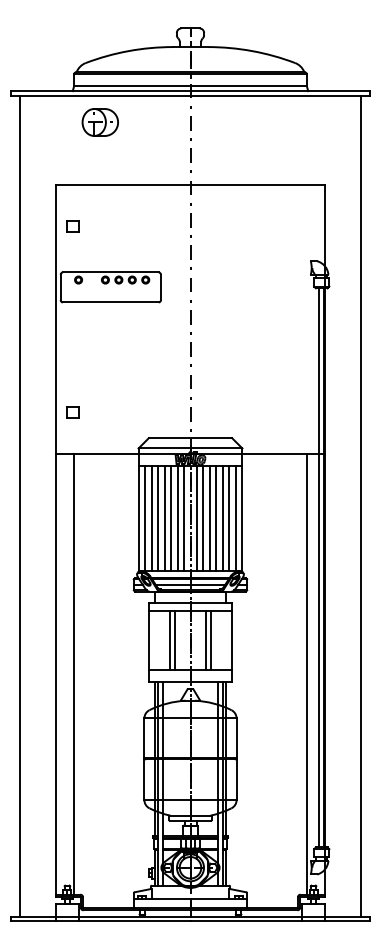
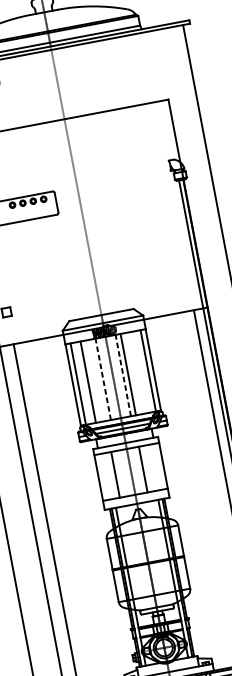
line: (151, 518) -> (83, 383), removed
line: (164, 518) -> (93, 381), removed
line: (171, 518) -> (98, 380), removed
line: (177, 518) -> (103, 379), solid -> dashed
line: (184, 518) -> (108, 378), removed
line: (196, 518) -> (117, 376), removed
line: (203, 518) -> (123, 375), solid -> dashed
line: (216, 518) -> (133, 373), removed
line: (222, 518) -> (138, 372), removed
line: (229, 518) -> (143, 371), removed
line: (174, 640) -> (118, 474), removed
line: (210, 640) -> (146, 468), removed

